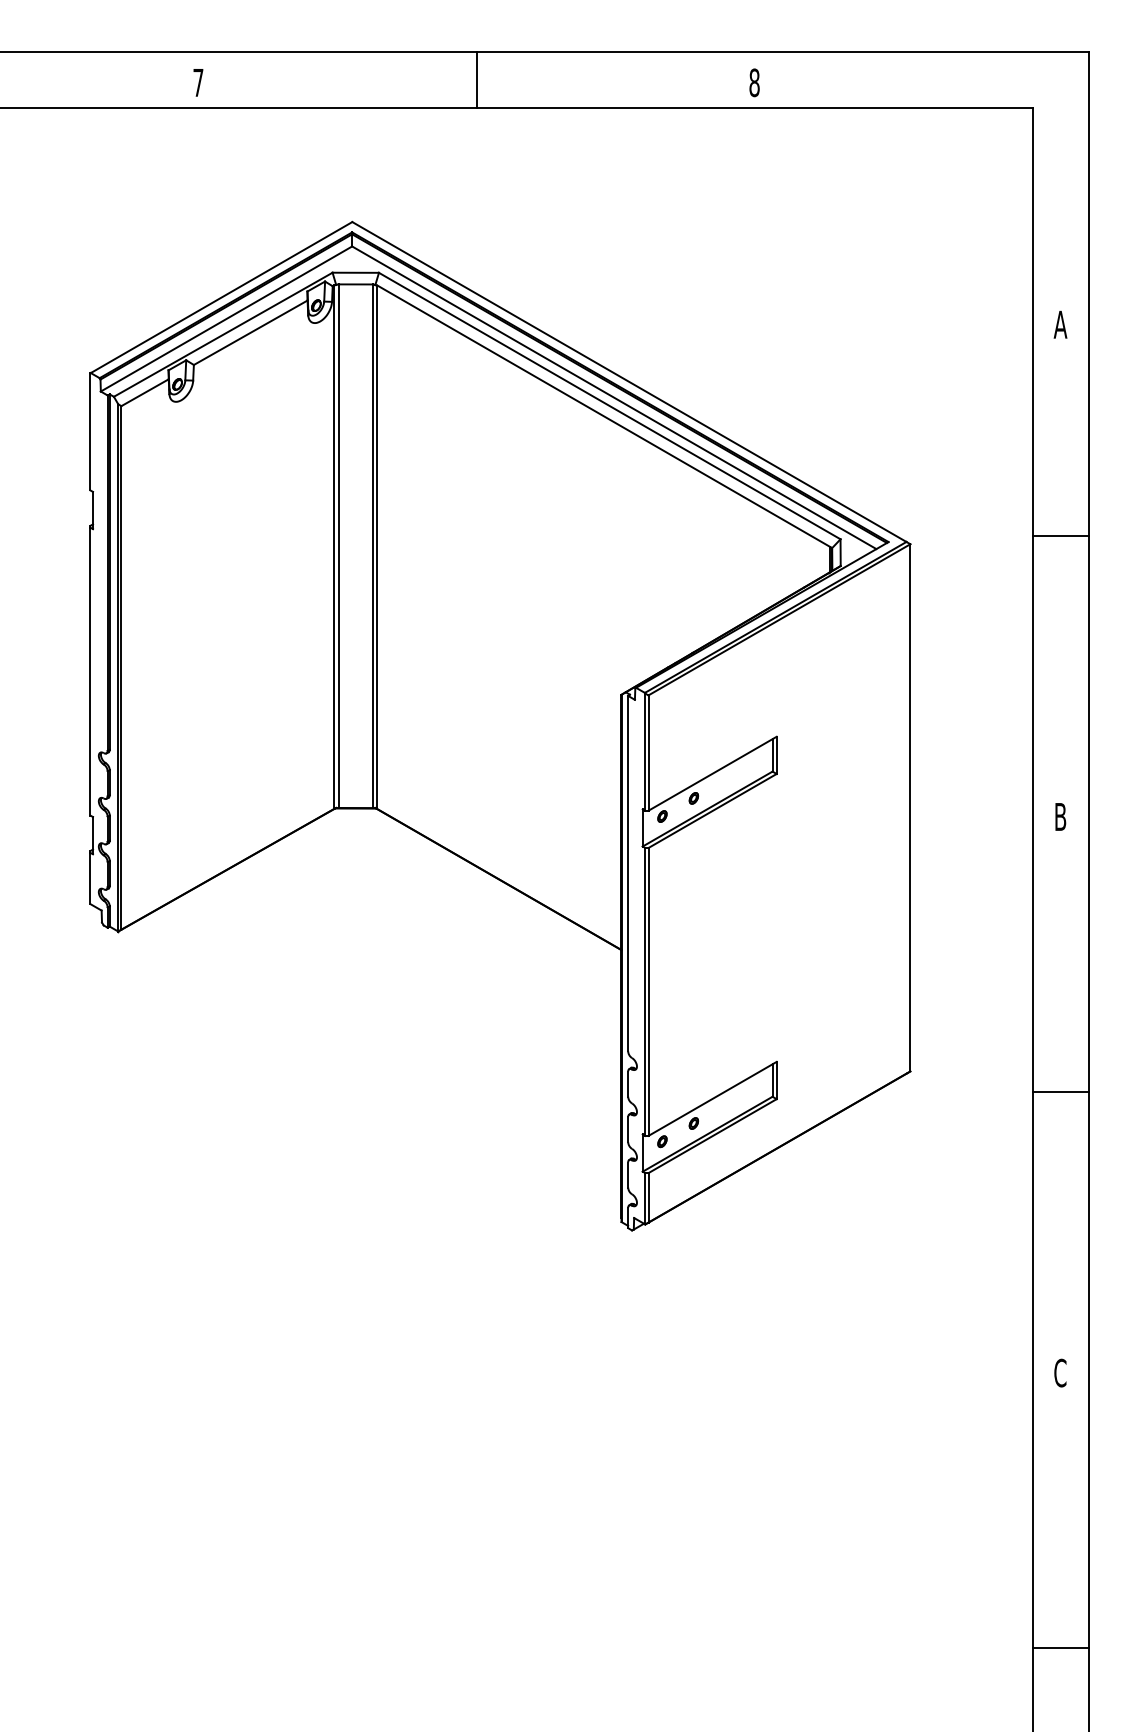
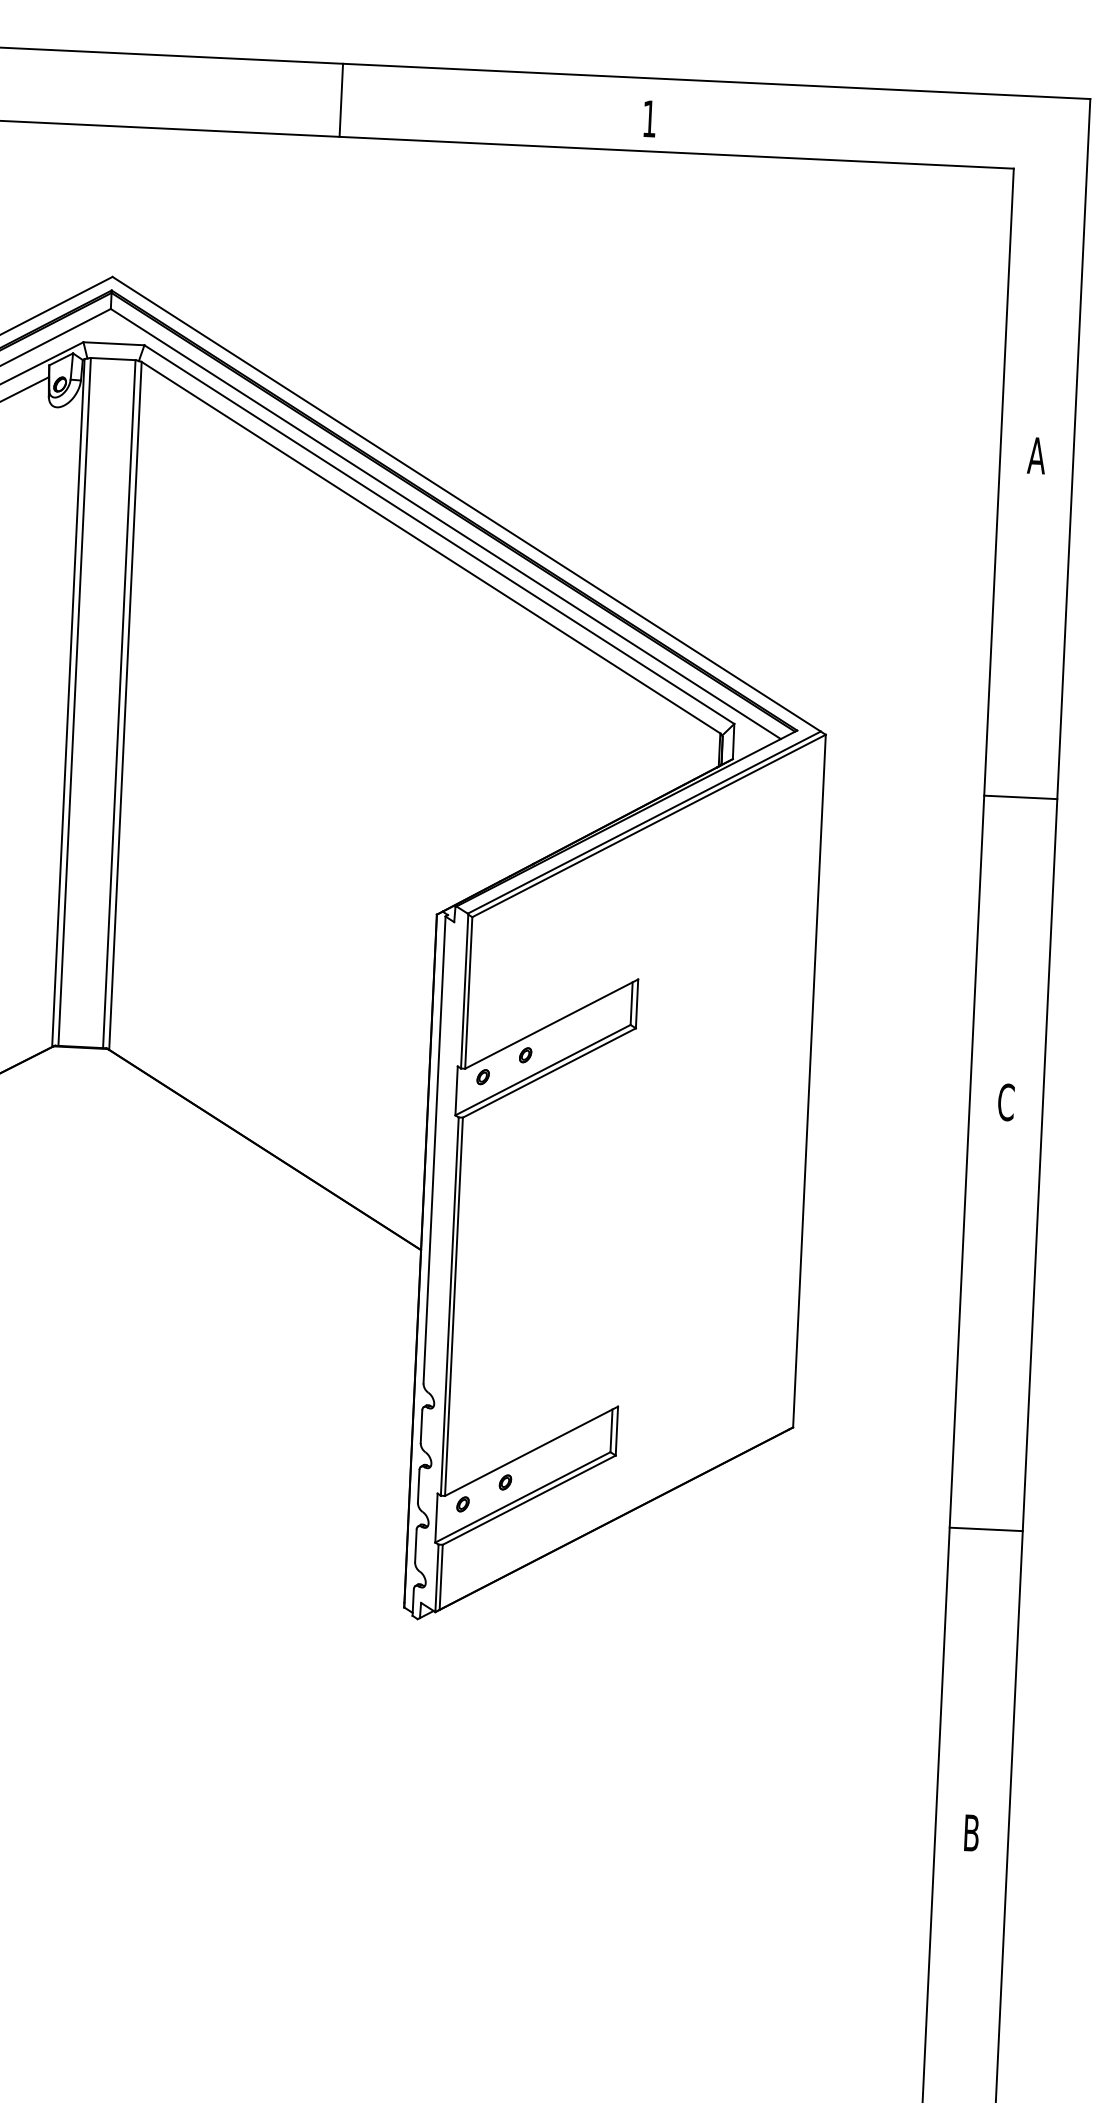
line: (476, 79) -> (341, 99), moved
text: (754, 82) -> (649, 118), 8 -> 1
line: (1060, 535) -> (1020, 796), moved
text: (1060, 816) -> (1006, 1101), B -> C
line: (1060, 1091) -> (986, 1528), moved
text: (1060, 1372) -> (971, 1832), C -> B

